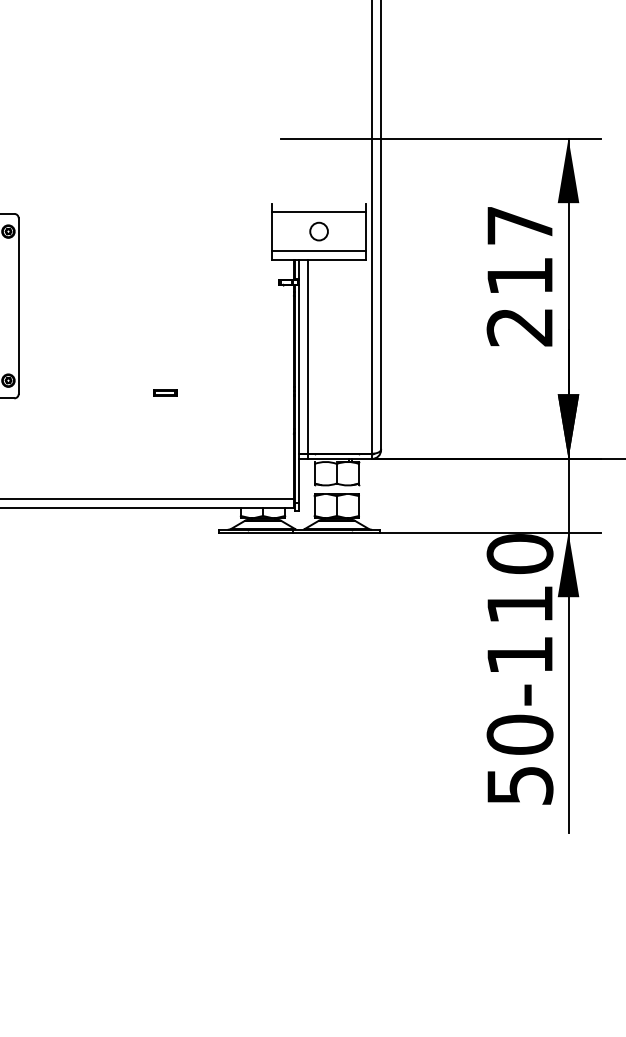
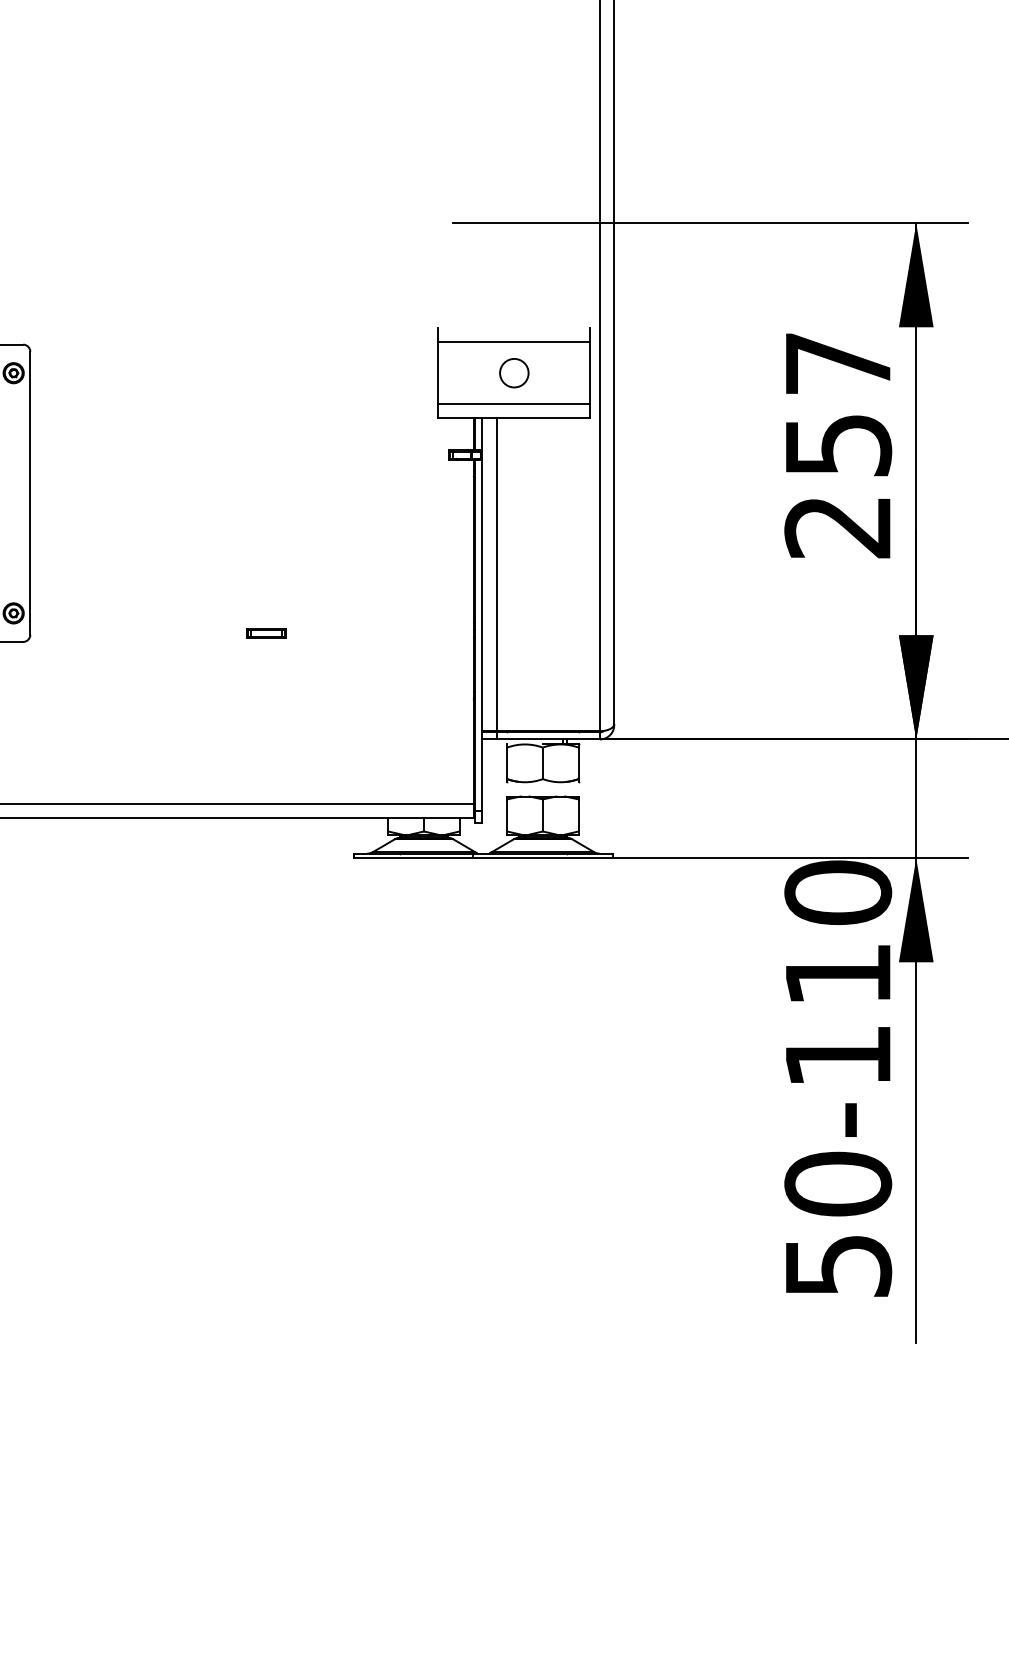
text: (520, 276) -> (838, 445), 217 -> 257

